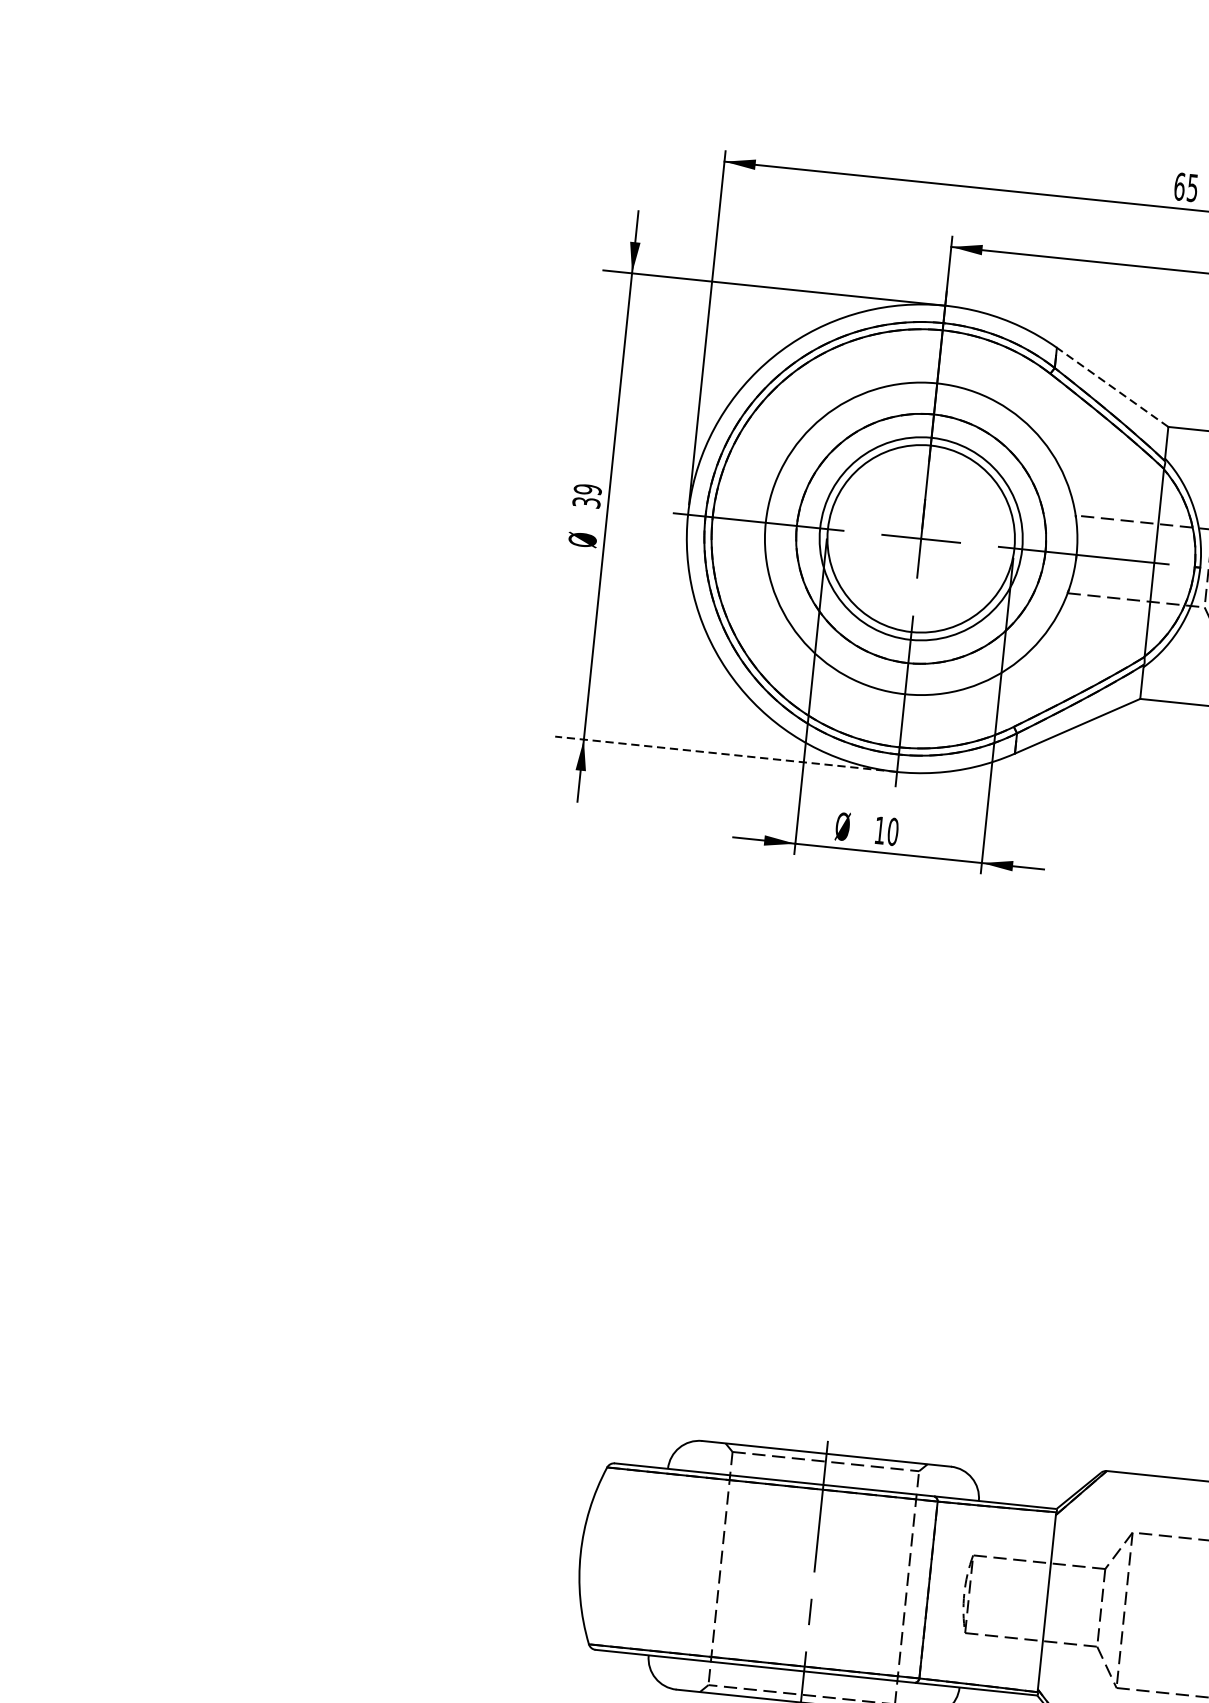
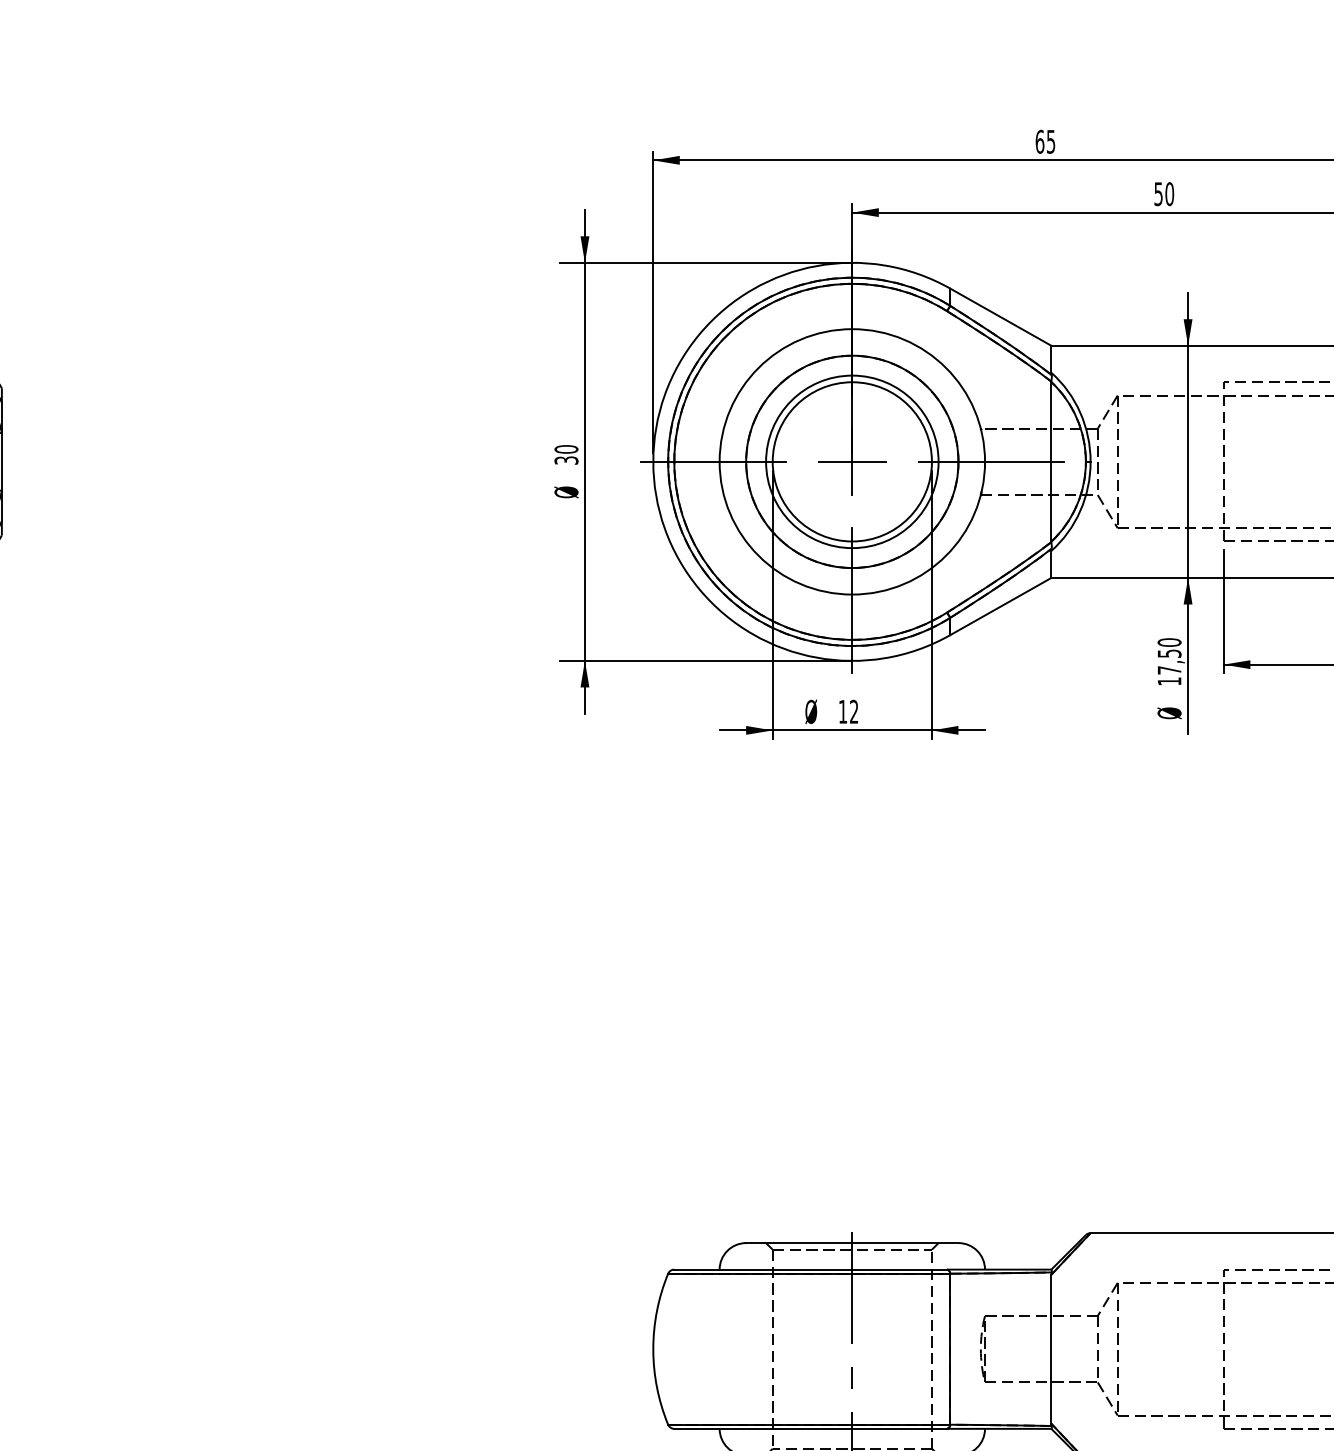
line: (1112, 386) -> (1000, 316), dashed -> solid
text: (587, 489) -> (566, 449), 39 -> 30
line: (726, 753) -> (706, 660), dashed -> solid
text: (892, 831) -> (853, 711), 10 -> 12

